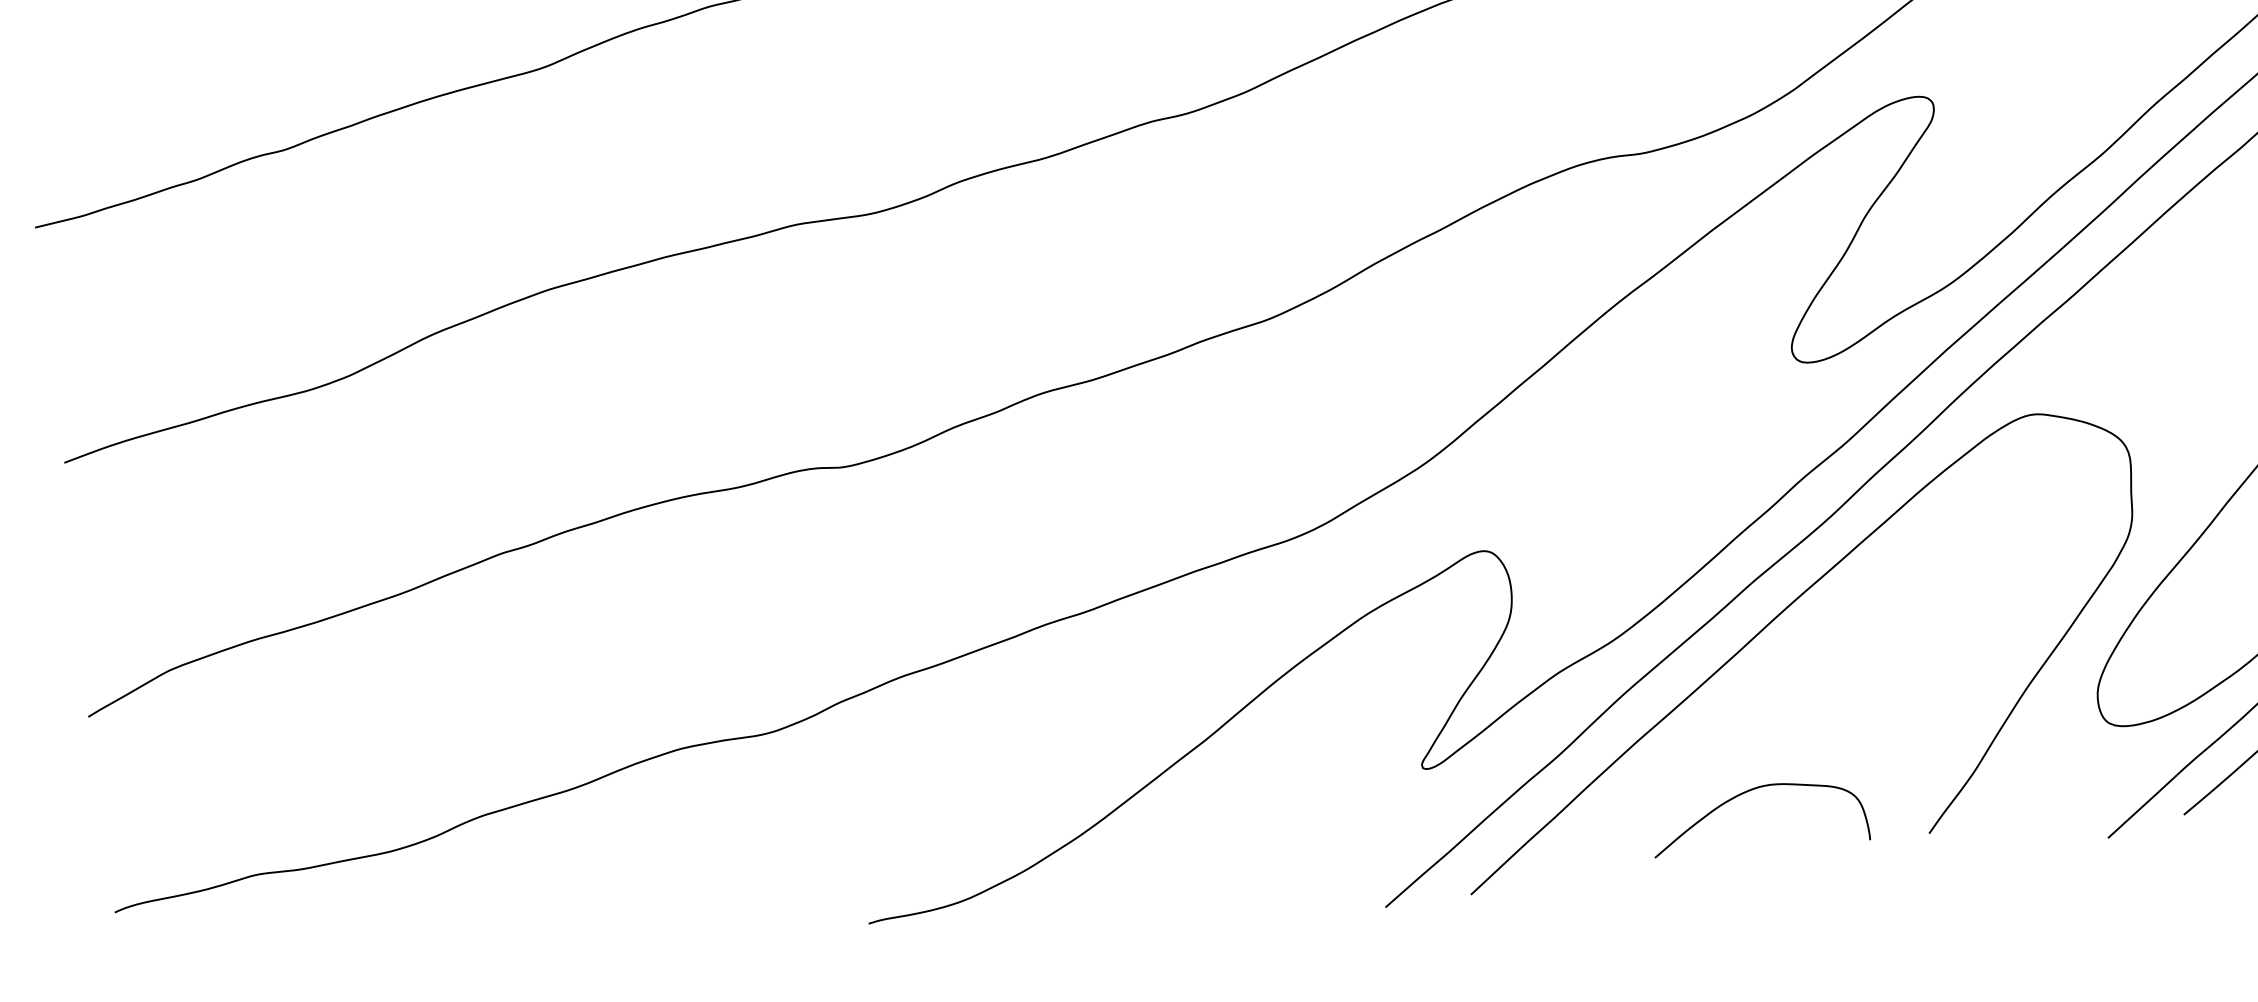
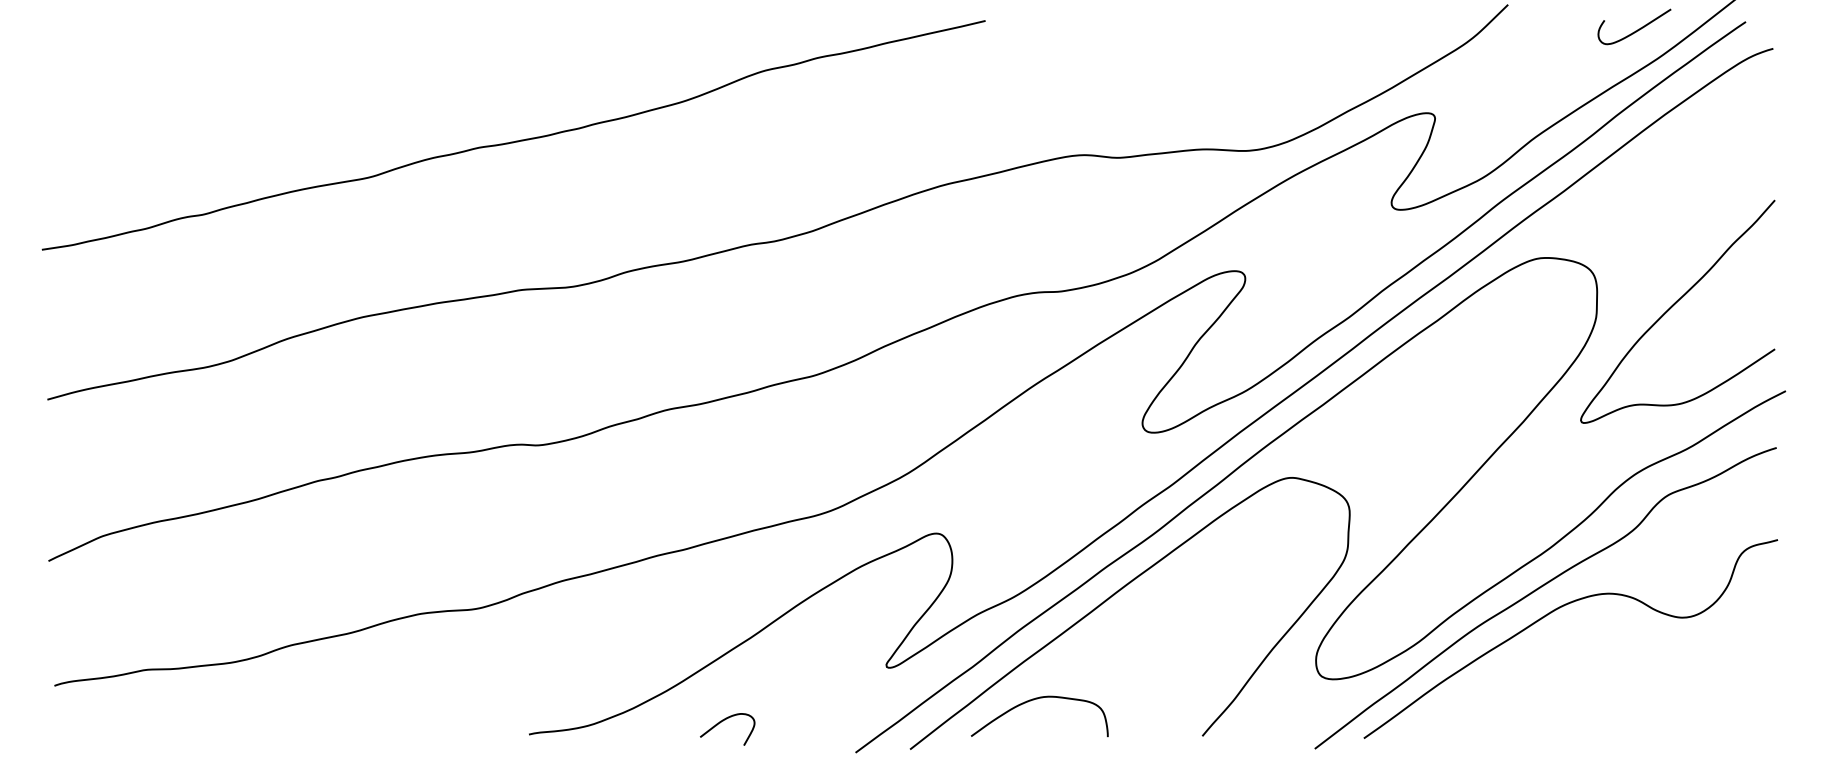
curve: (1748, 792) -> (1033, 700), moved
curve: (1173, 876) -> (723, 721), added

